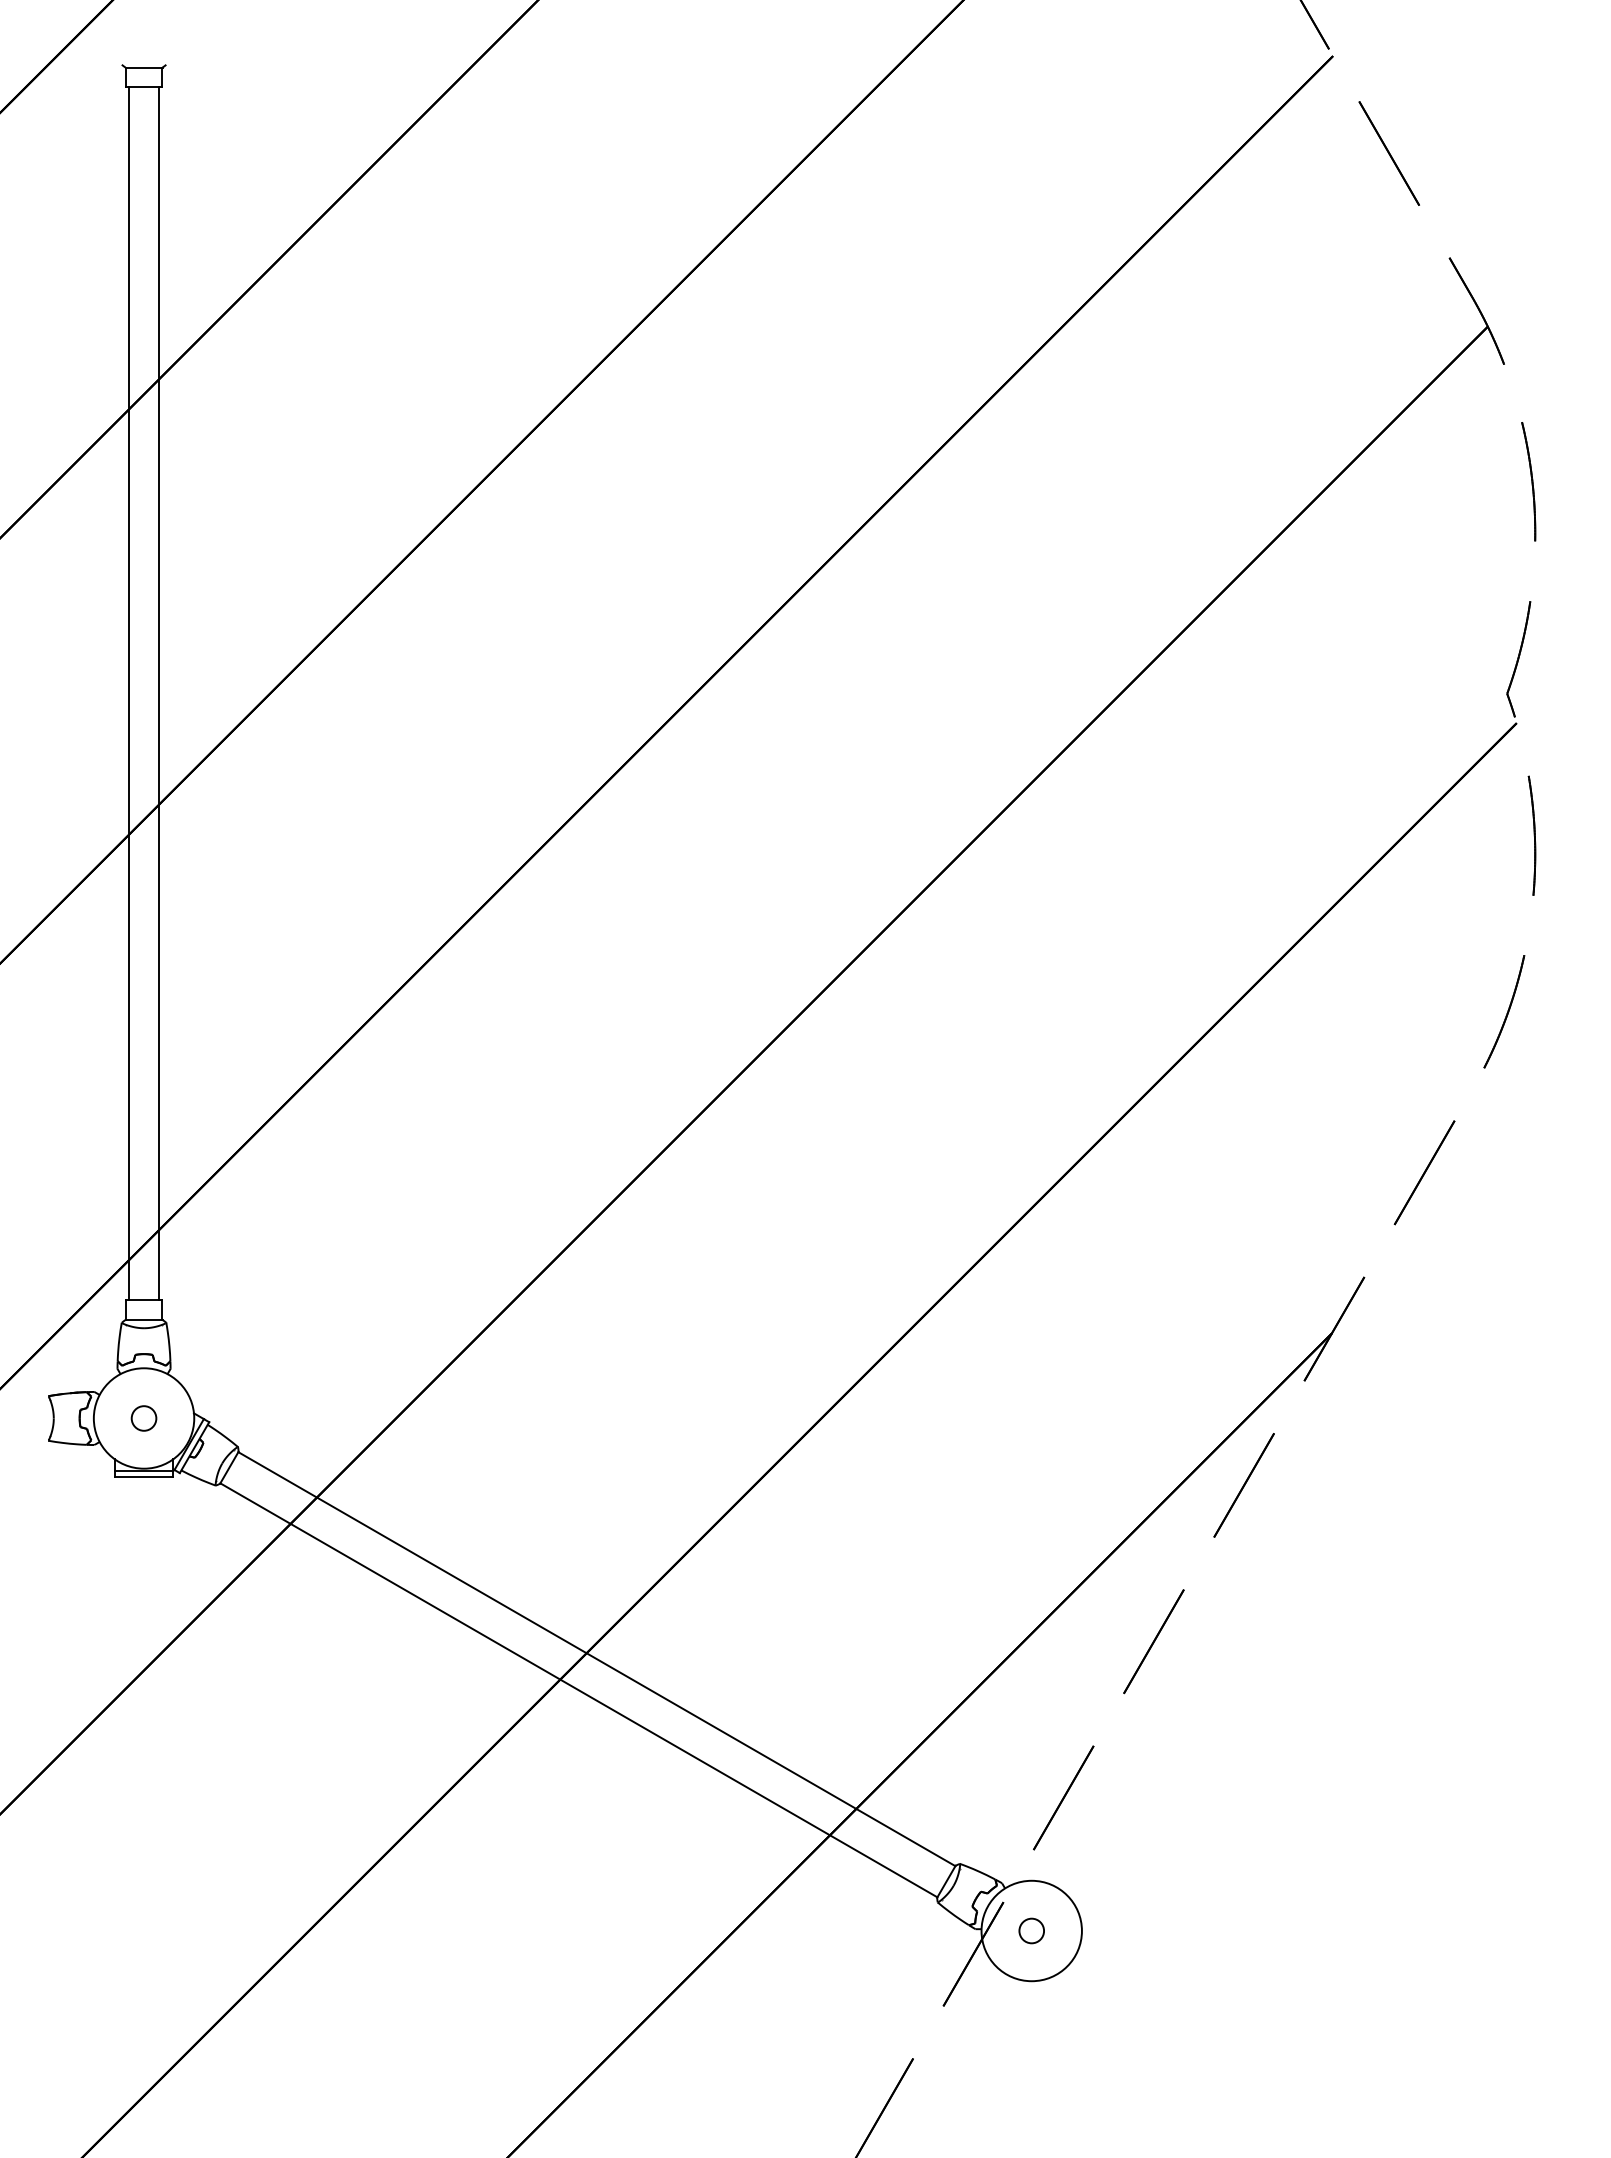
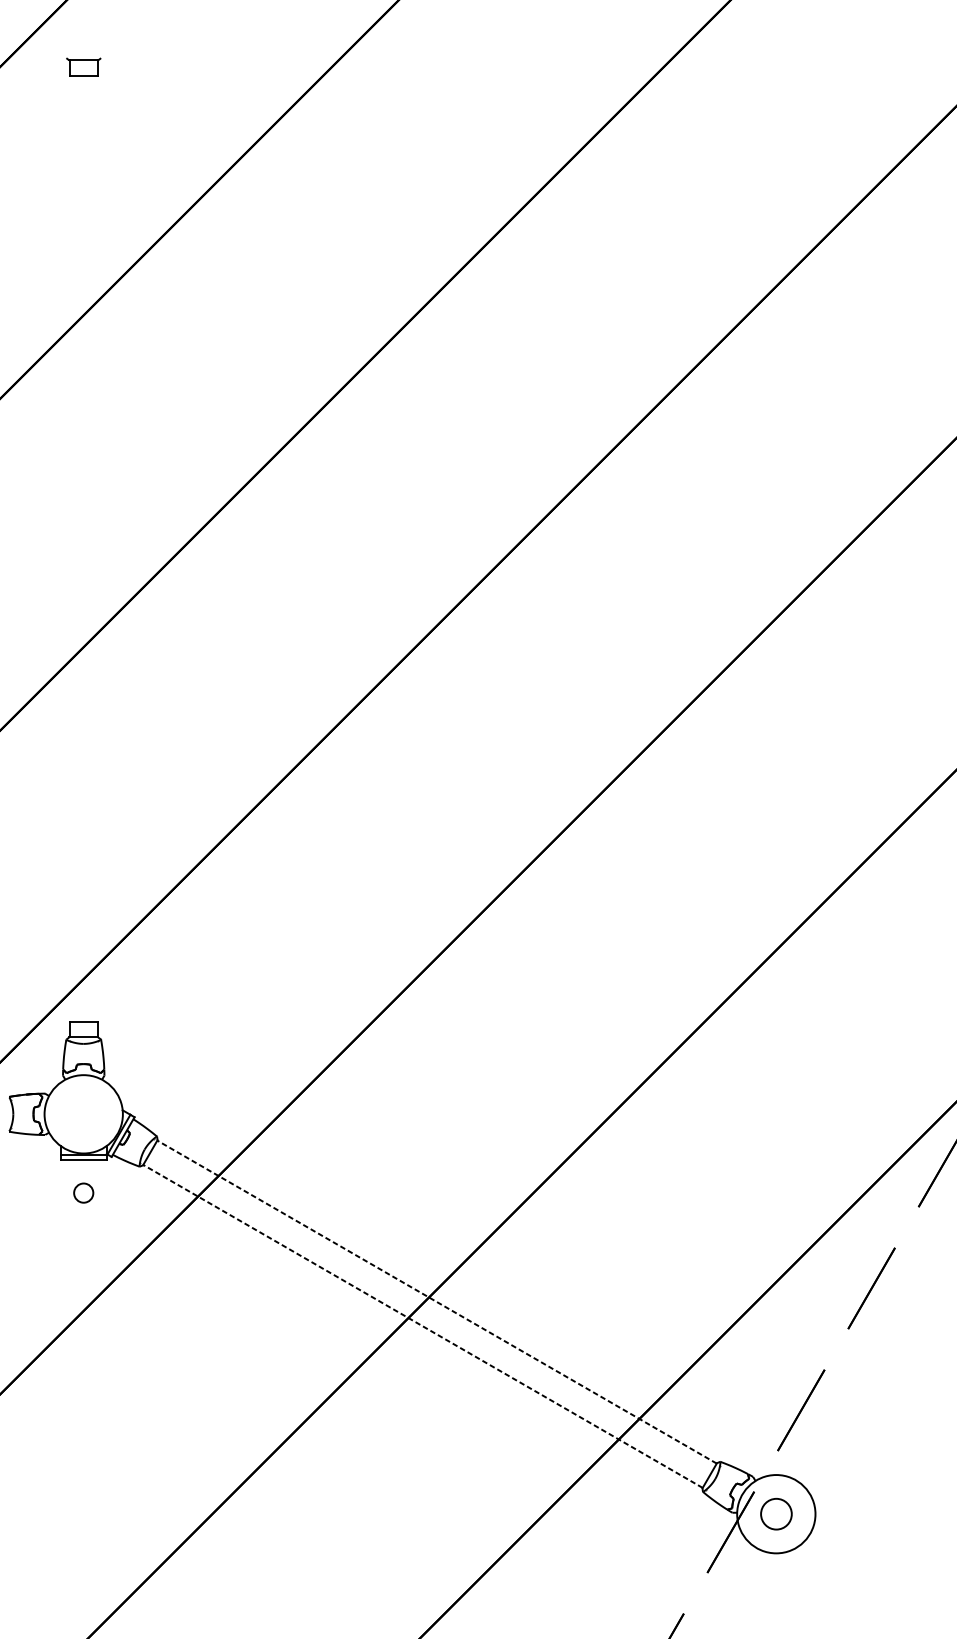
line: (128, 693) -> (71, 548), removed
line: (159, 693) -> (95, 548), removed
circle: (143, 1418) -> (83, 1193), moved
line: (596, 1659) -> (436, 1302), solid -> dashed
line: (578, 1690) -> (422, 1326), solid -> dashed
circle: (1031, 1930) -> (776, 1513), size x1.6

